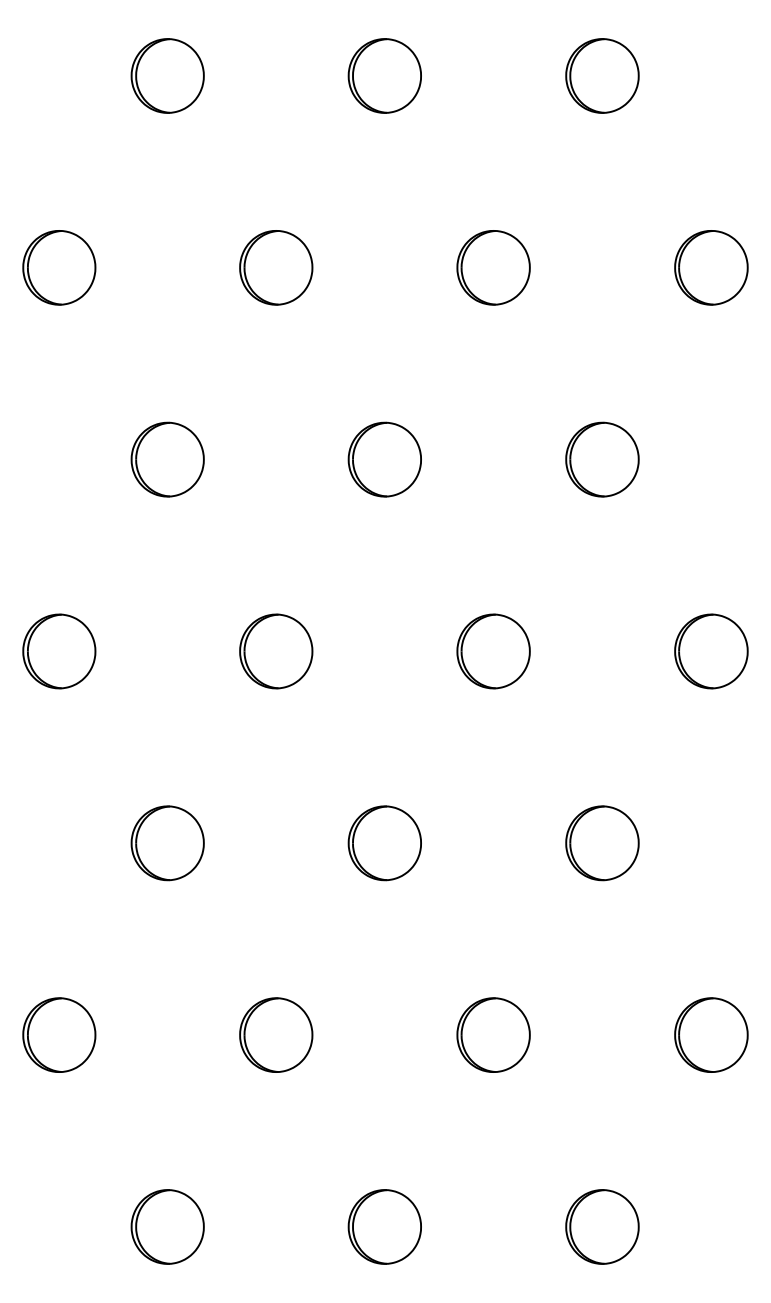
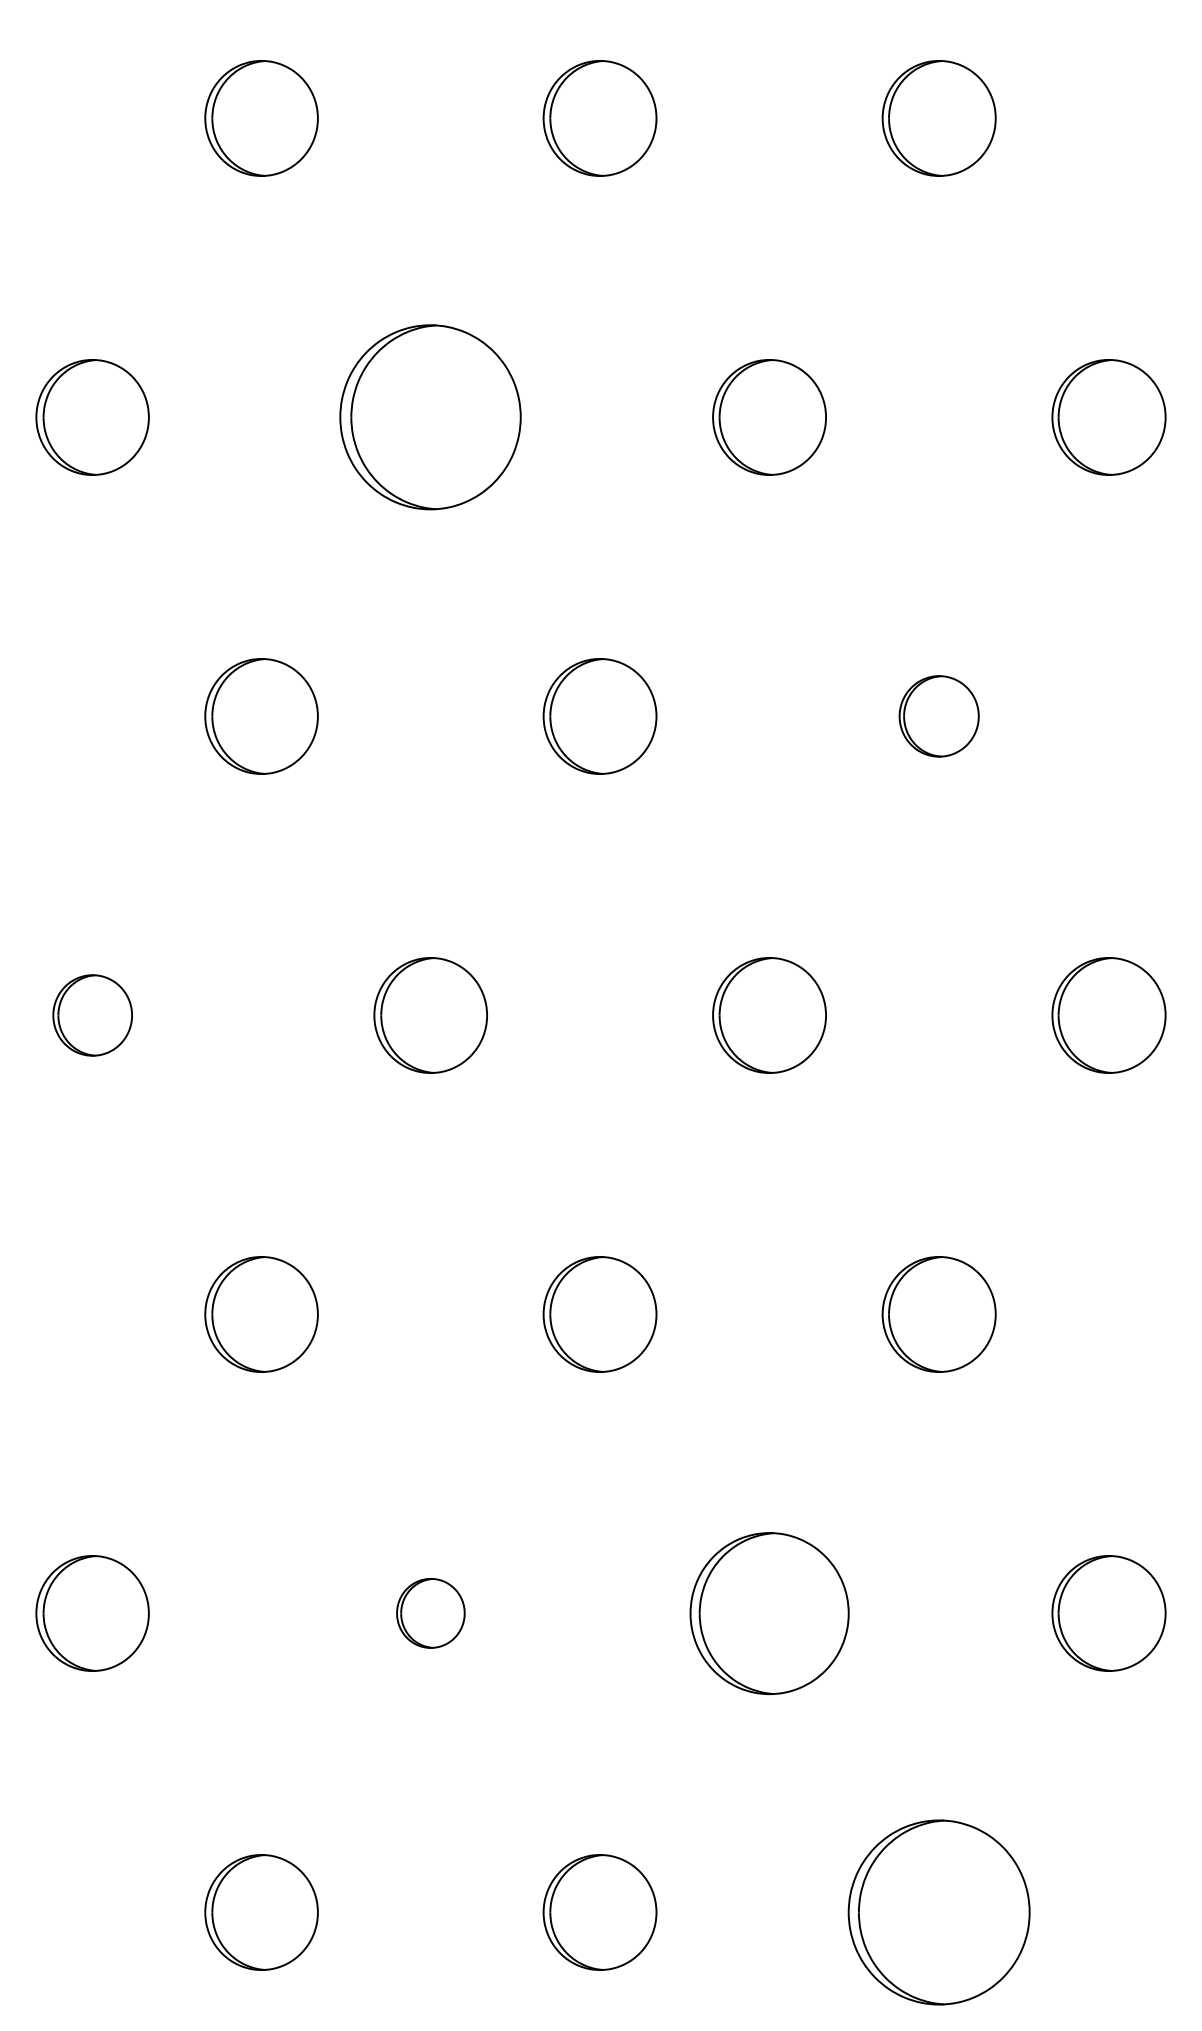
part: (276, 267) -> (431, 416), size x1.6
part: (602, 459) -> (939, 716), size x0.7
part: (59, 651) -> (92, 1015), size x0.7
part: (276, 1034) -> (431, 1612), size x0.6
part: (493, 1034) -> (769, 1612), size x1.4
part: (602, 1226) -> (939, 1911), size x1.6

